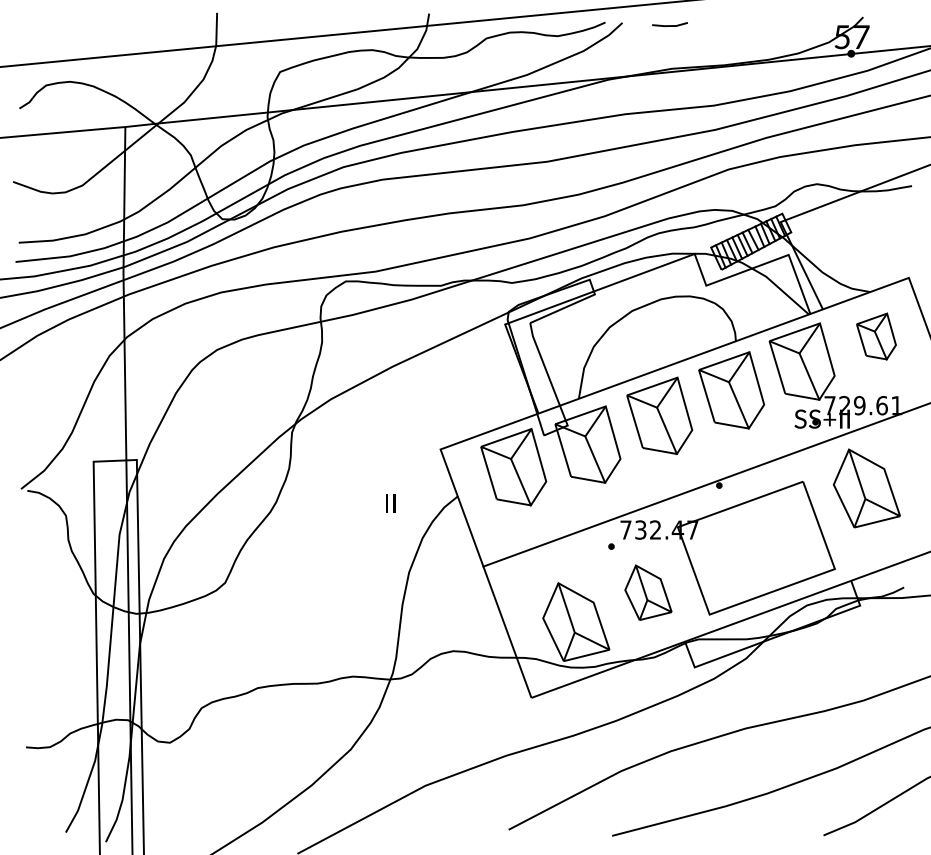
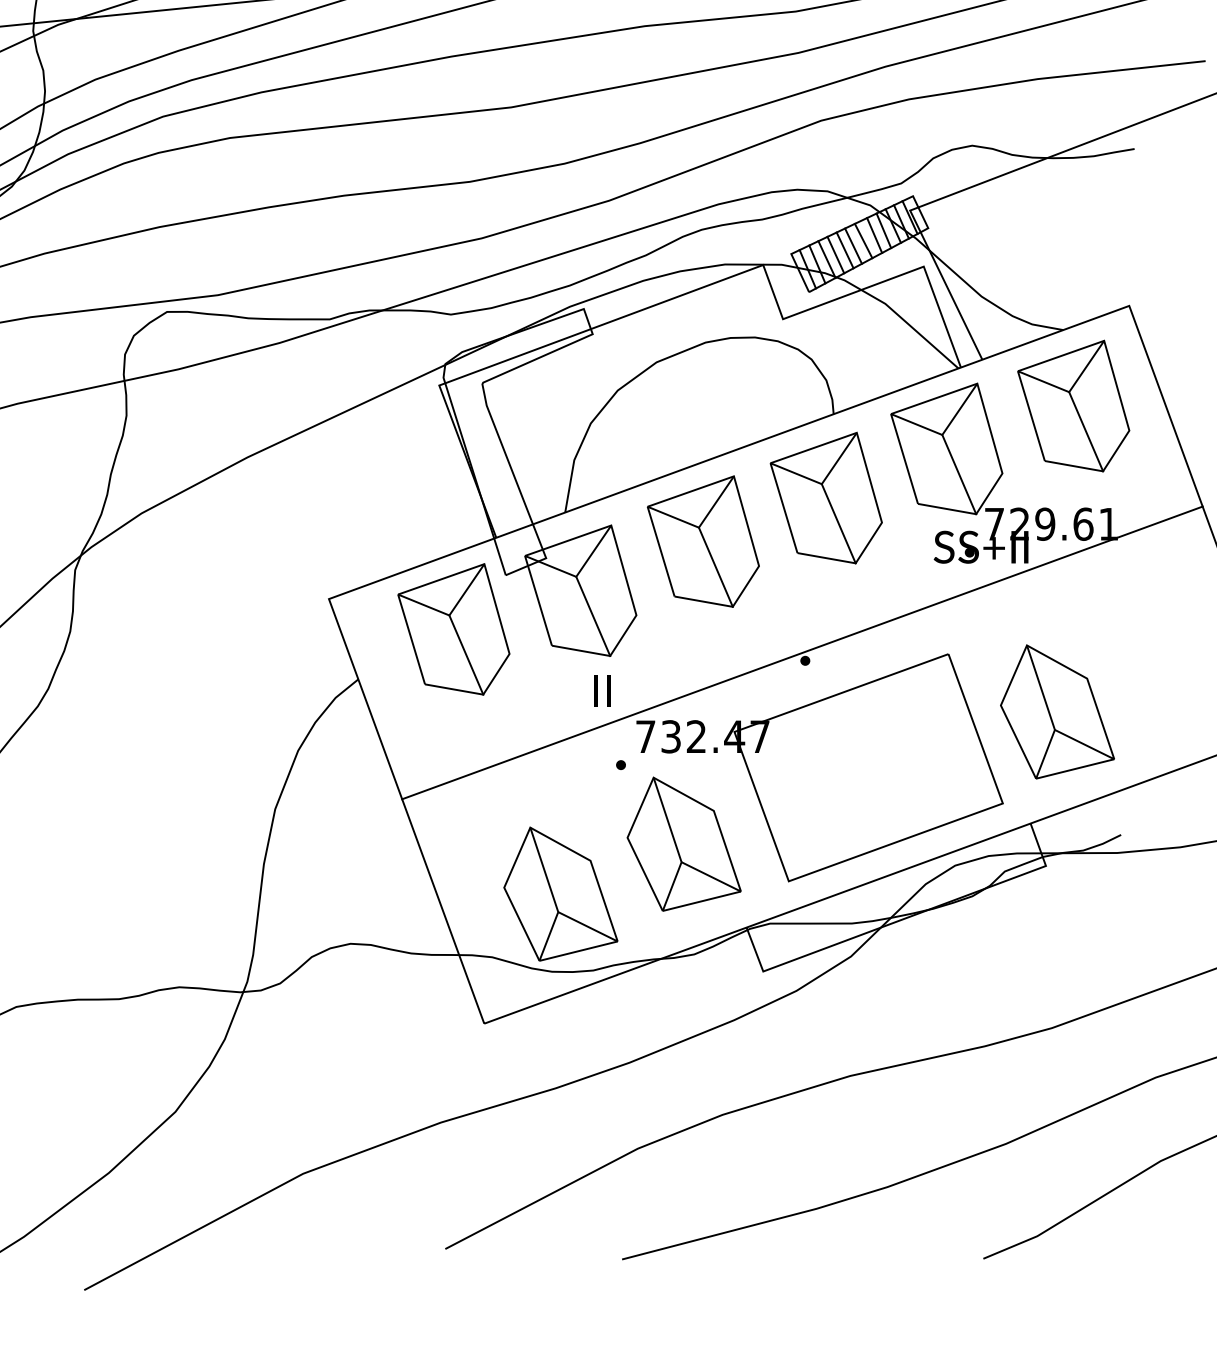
part: (876, 336) -> (1073, 406), size x1.67
part: (866, 488) -> (1056, 711), moved
text: (390, 503) -> (602, 691), moved
part: (648, 592) -> (684, 843), size x1.43

